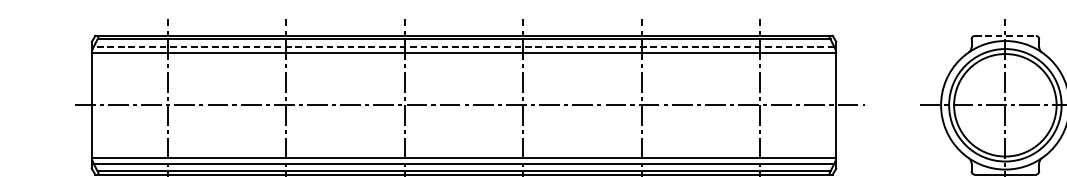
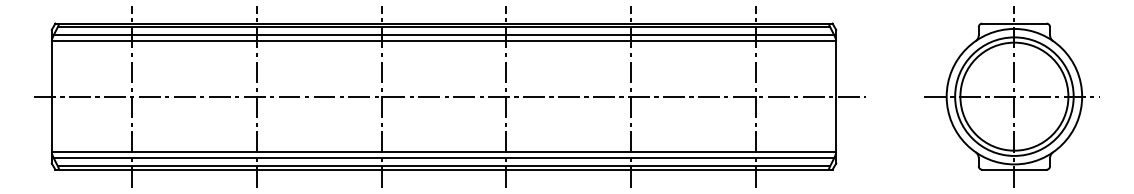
line: (1005, 35) -> (1014, 23), dashed -> solid
line: (463, 47) -> (443, 35), dashed -> solid

